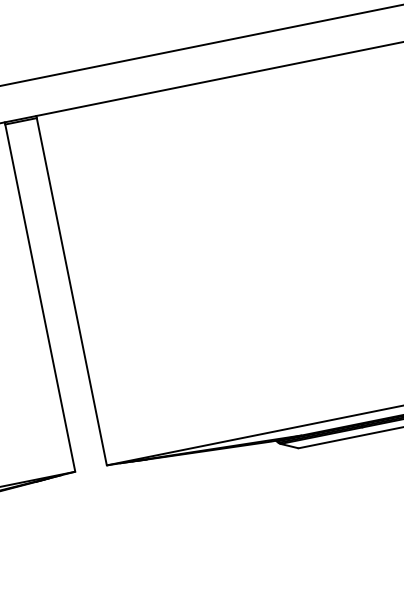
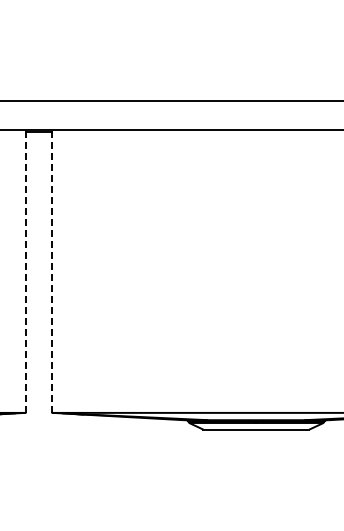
line: (71, 290) -> (51, 271), solid -> dashed
line: (40, 296) -> (26, 271), solid -> dashed

